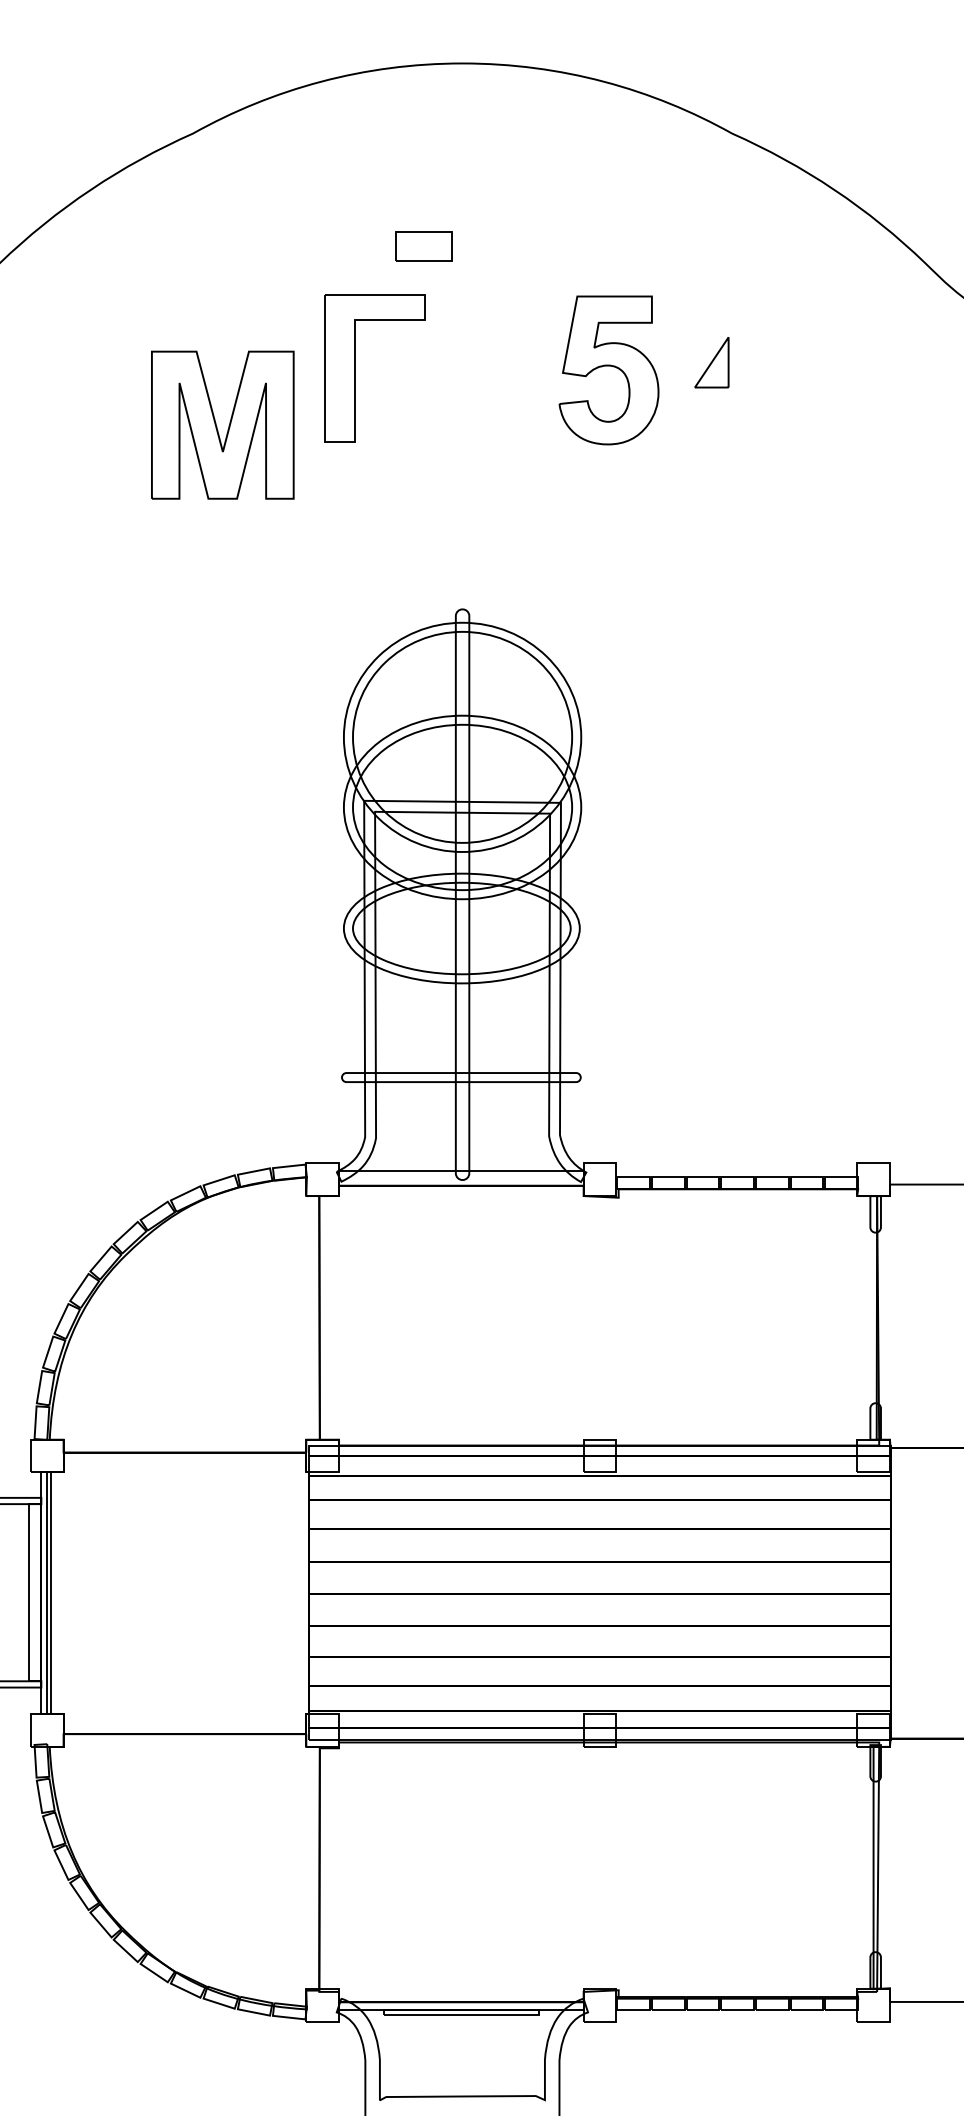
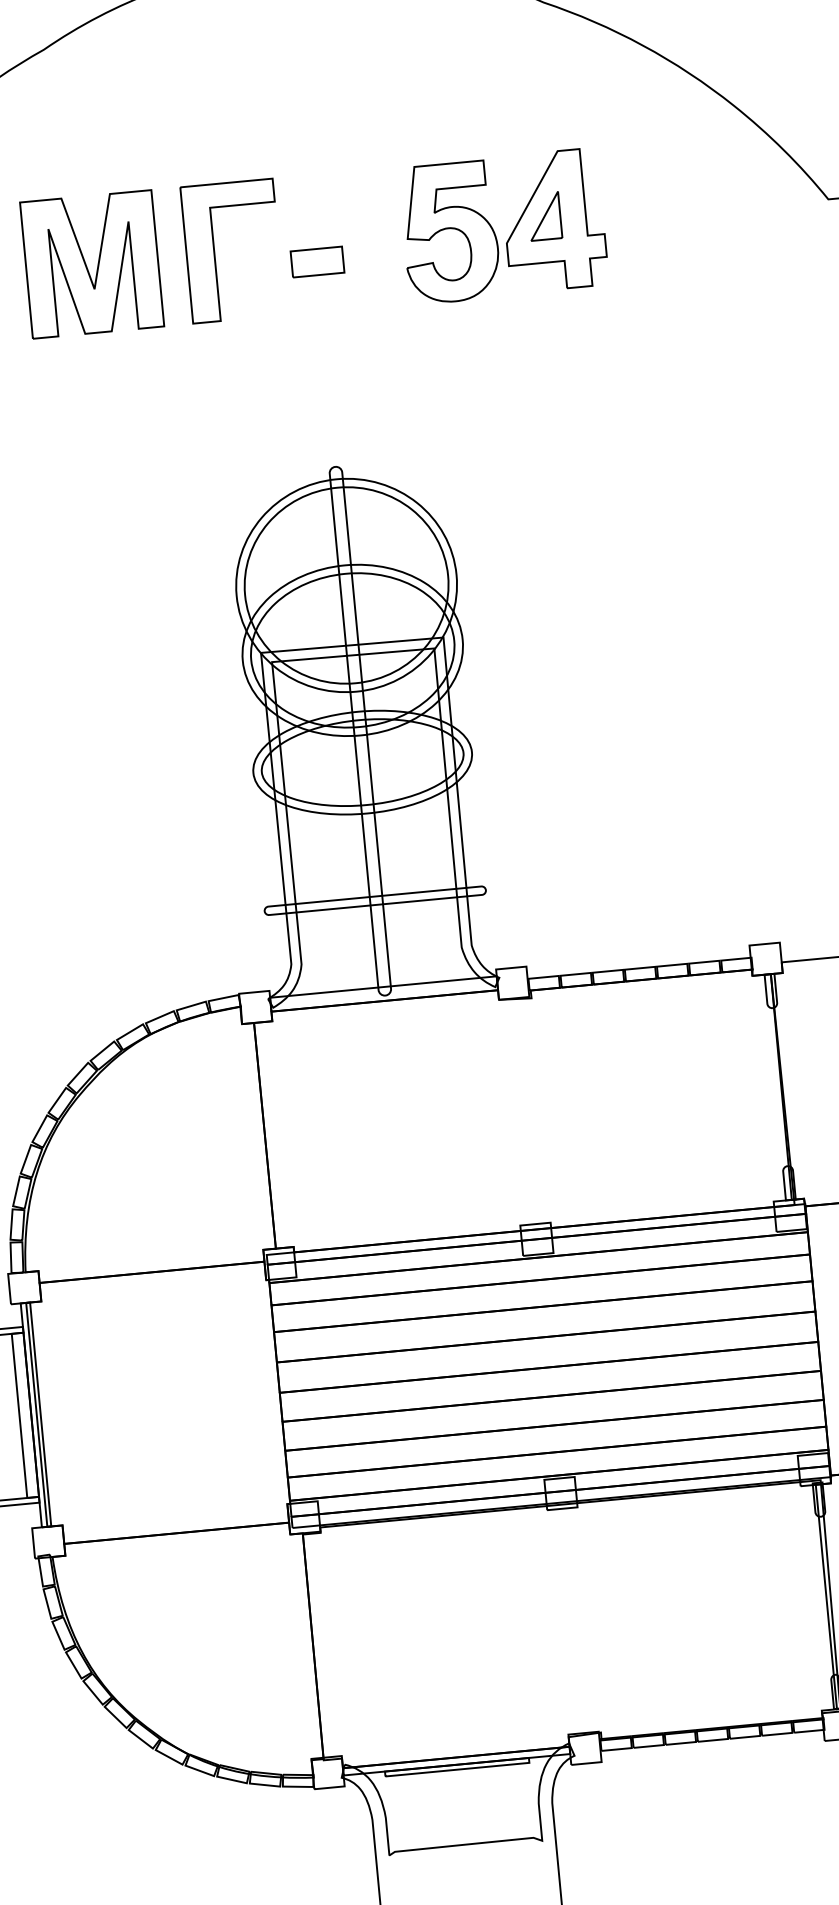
part: (423, 246) -> (316, 262), moved
part: (721, 367) -> (554, 220), added
part: (222, 424) -> (91, 263), moved

